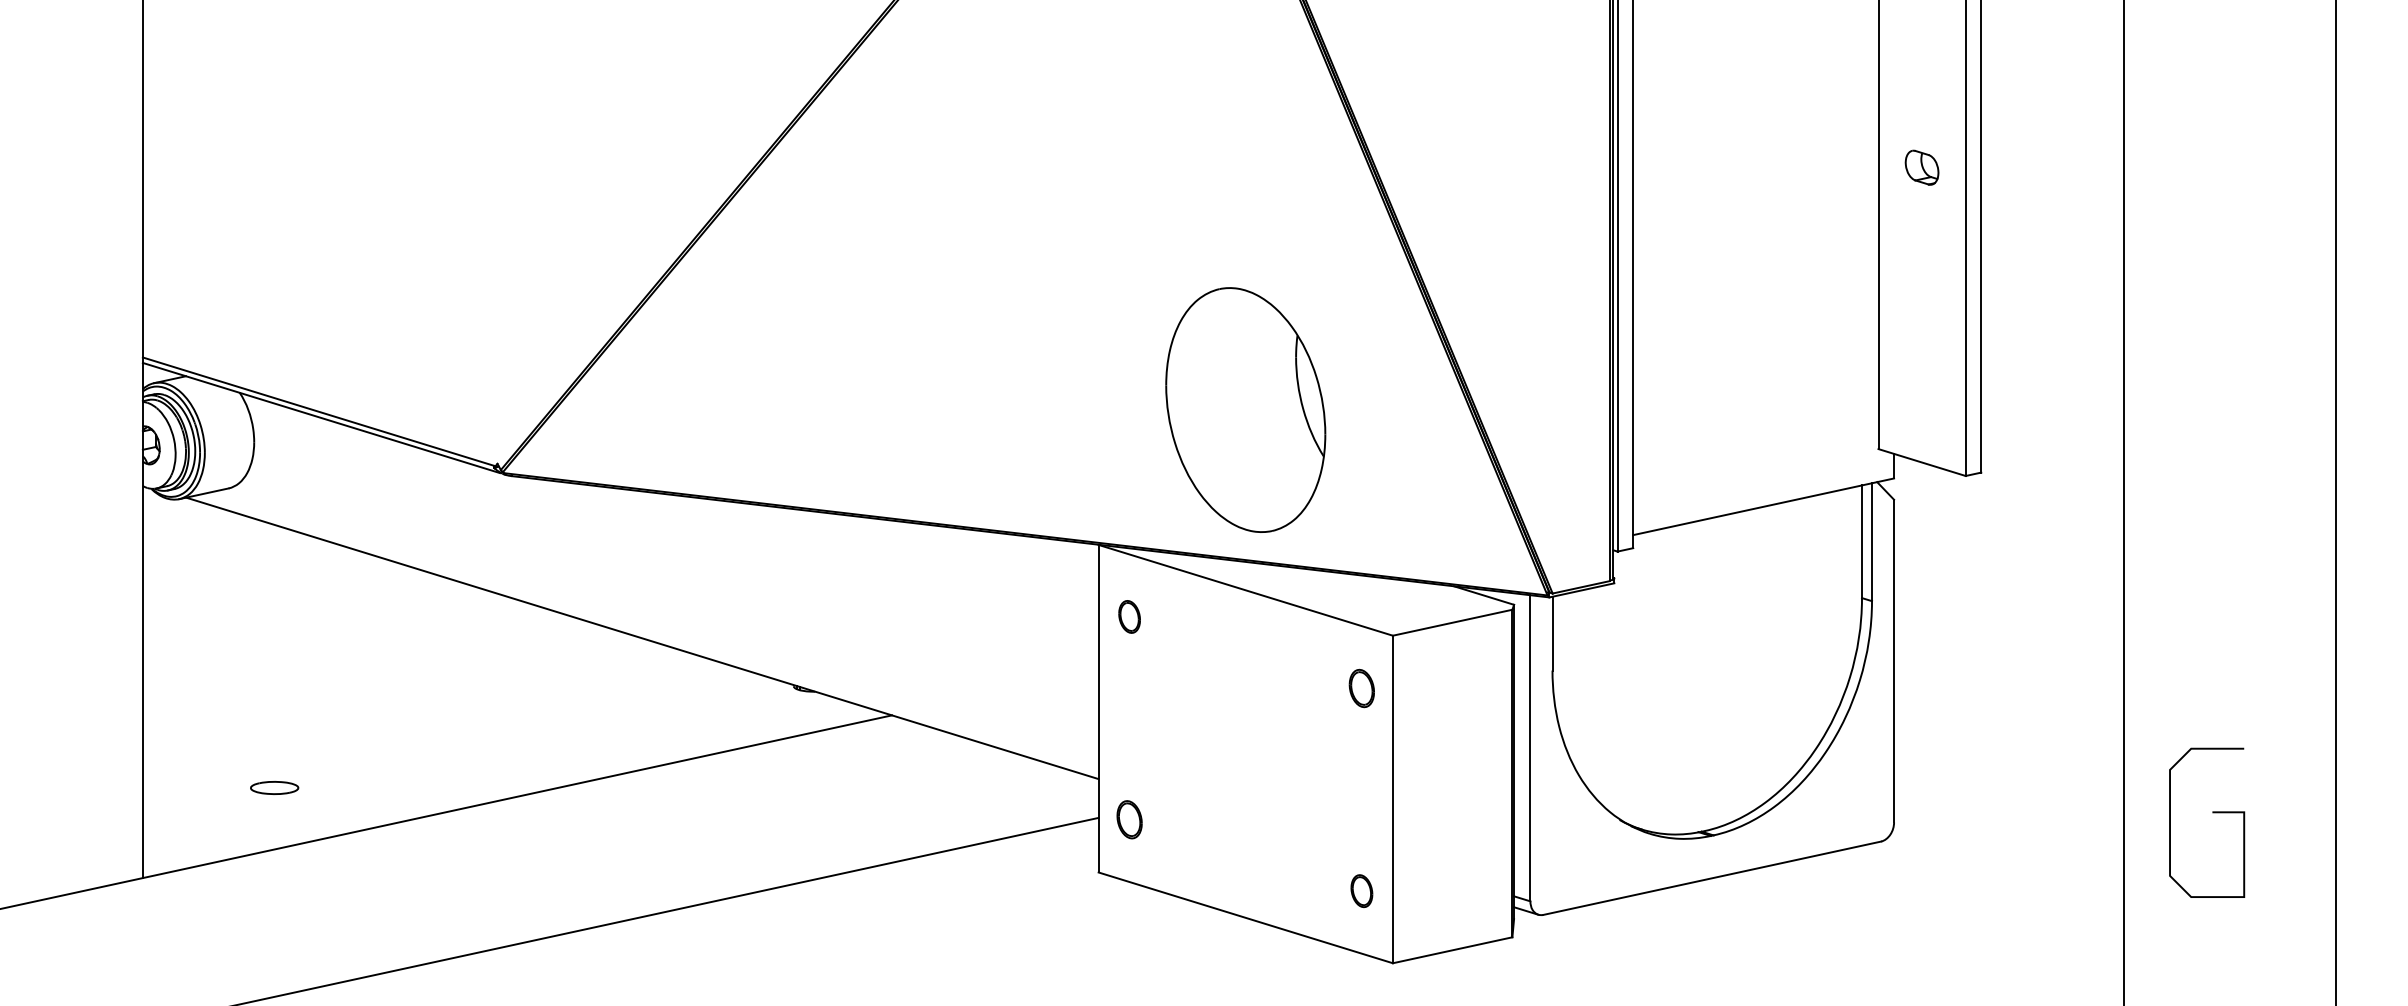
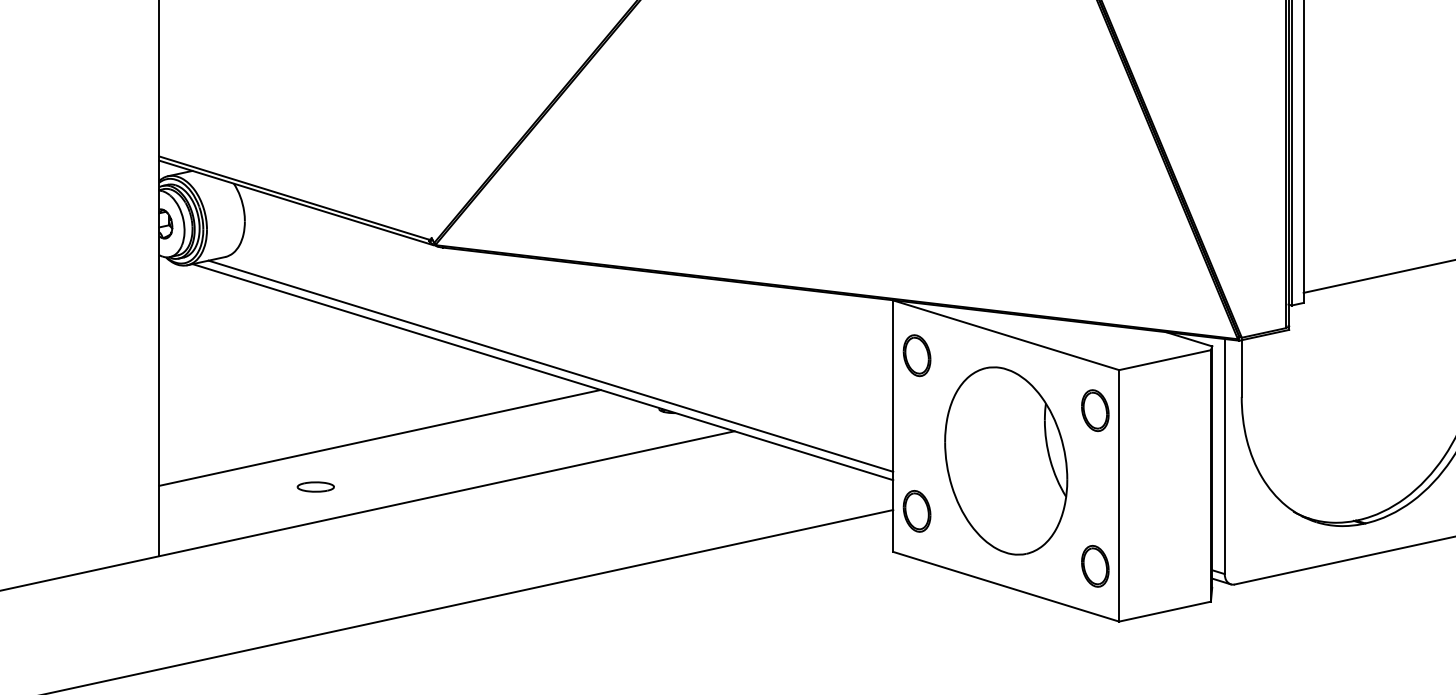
part: (1245, 409) -> (1006, 460), moved
part: (1129, 616) -> (916, 355), size x1.67
line: (652, 630) -> (550, 366), added
part: (1361, 688) -> (1095, 410), size x1.43
line: (429, 723) -> (379, 437), added
part: (274, 787) -> (315, 486), moved
part: (1129, 819) -> (916, 511), size x1.43
part: (1361, 890) -> (1095, 565), size x1.67

